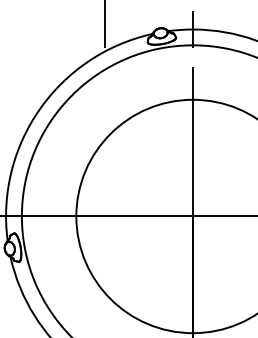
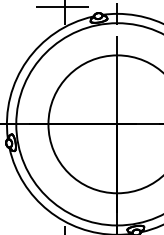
line: (100, 17) -> (62, 6), added

